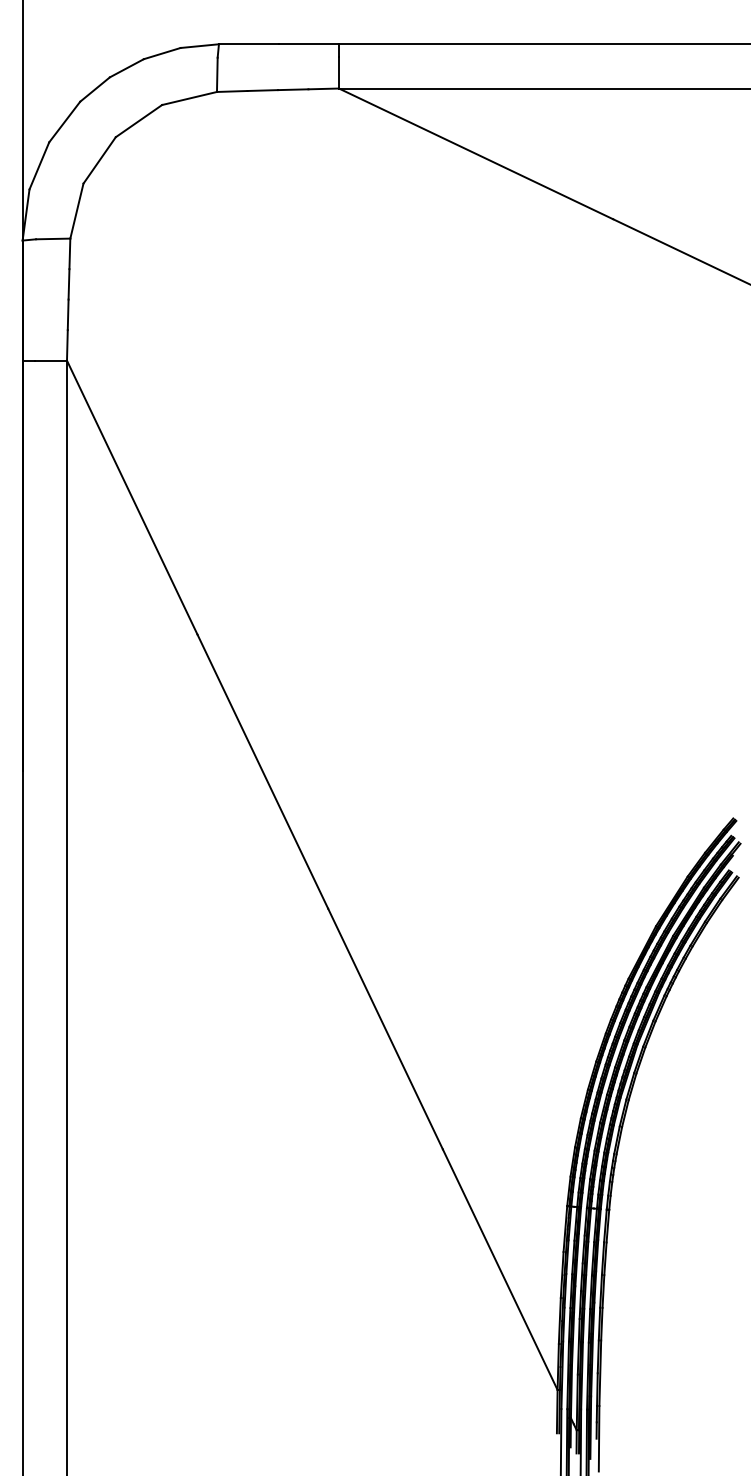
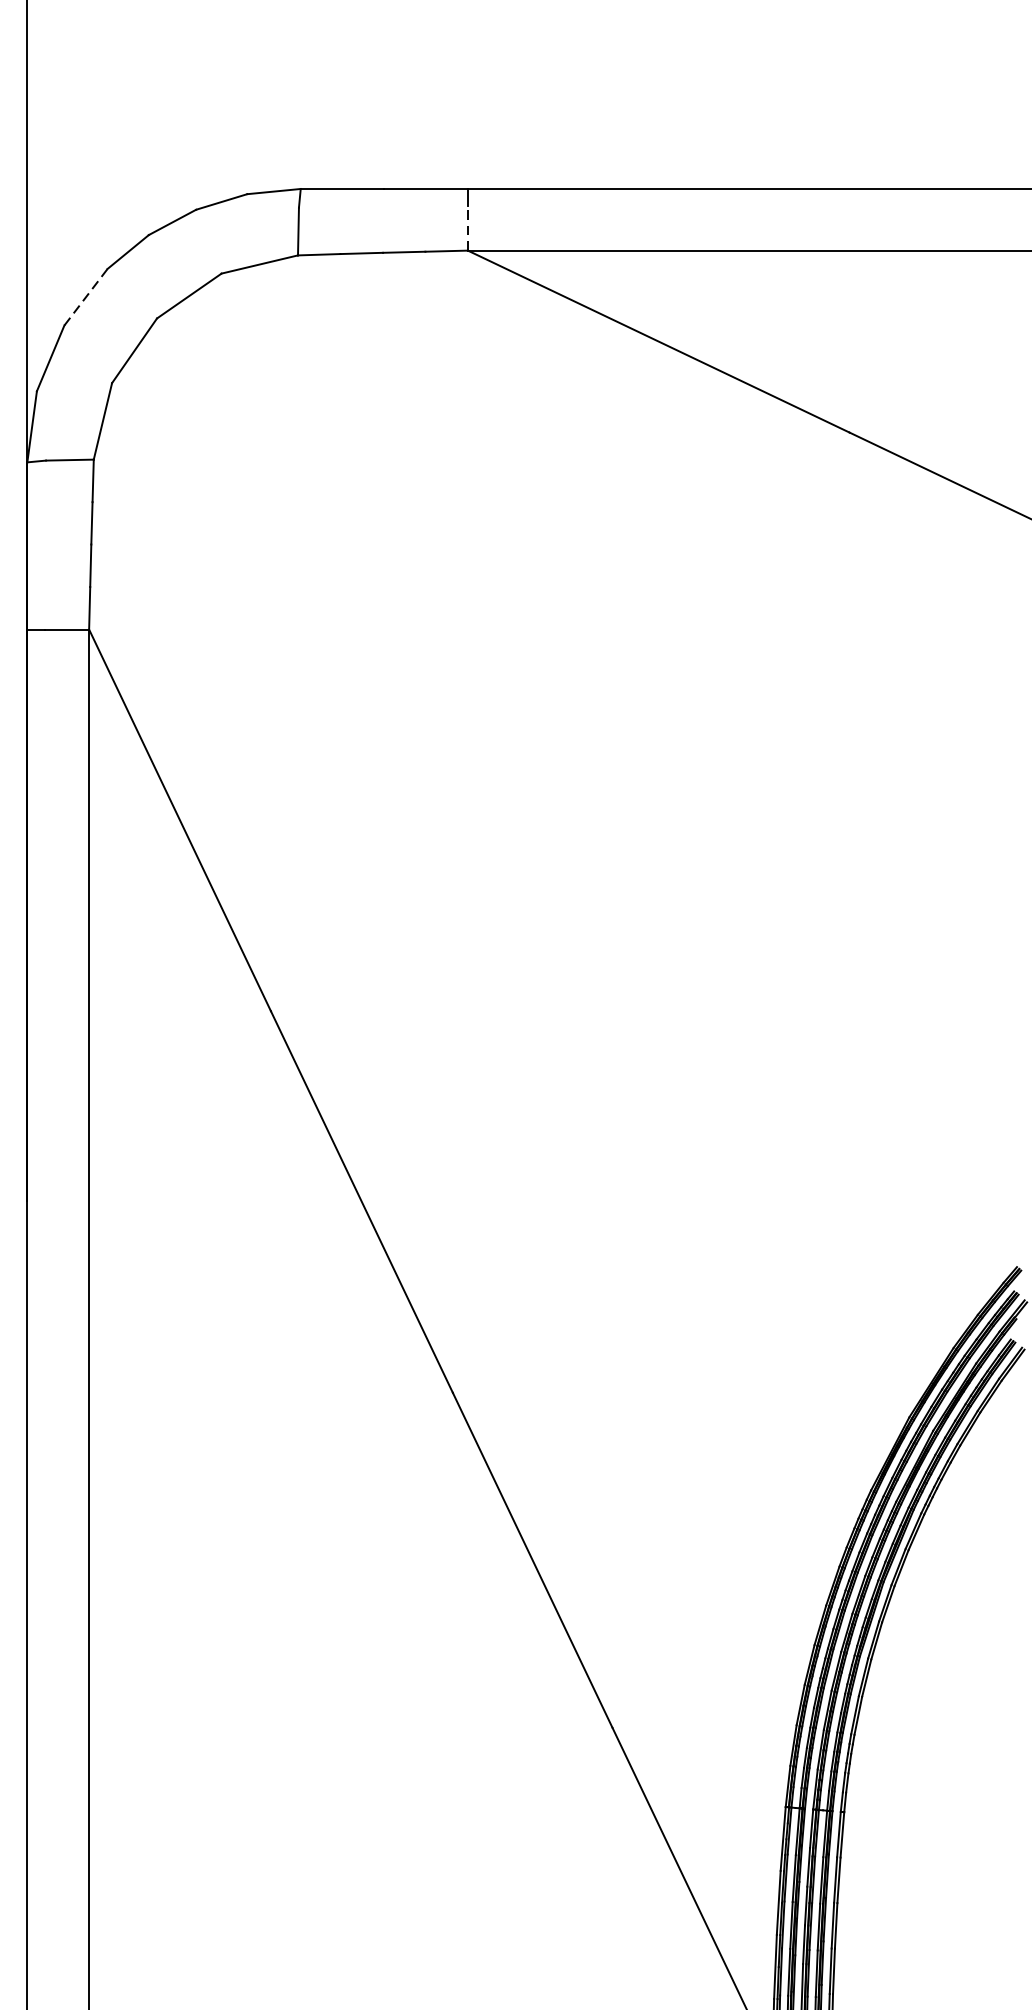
line: (338, 72) -> (467, 228), solid -> dashed
line: (64, 122) -> (85, 297), solid -> dashed

